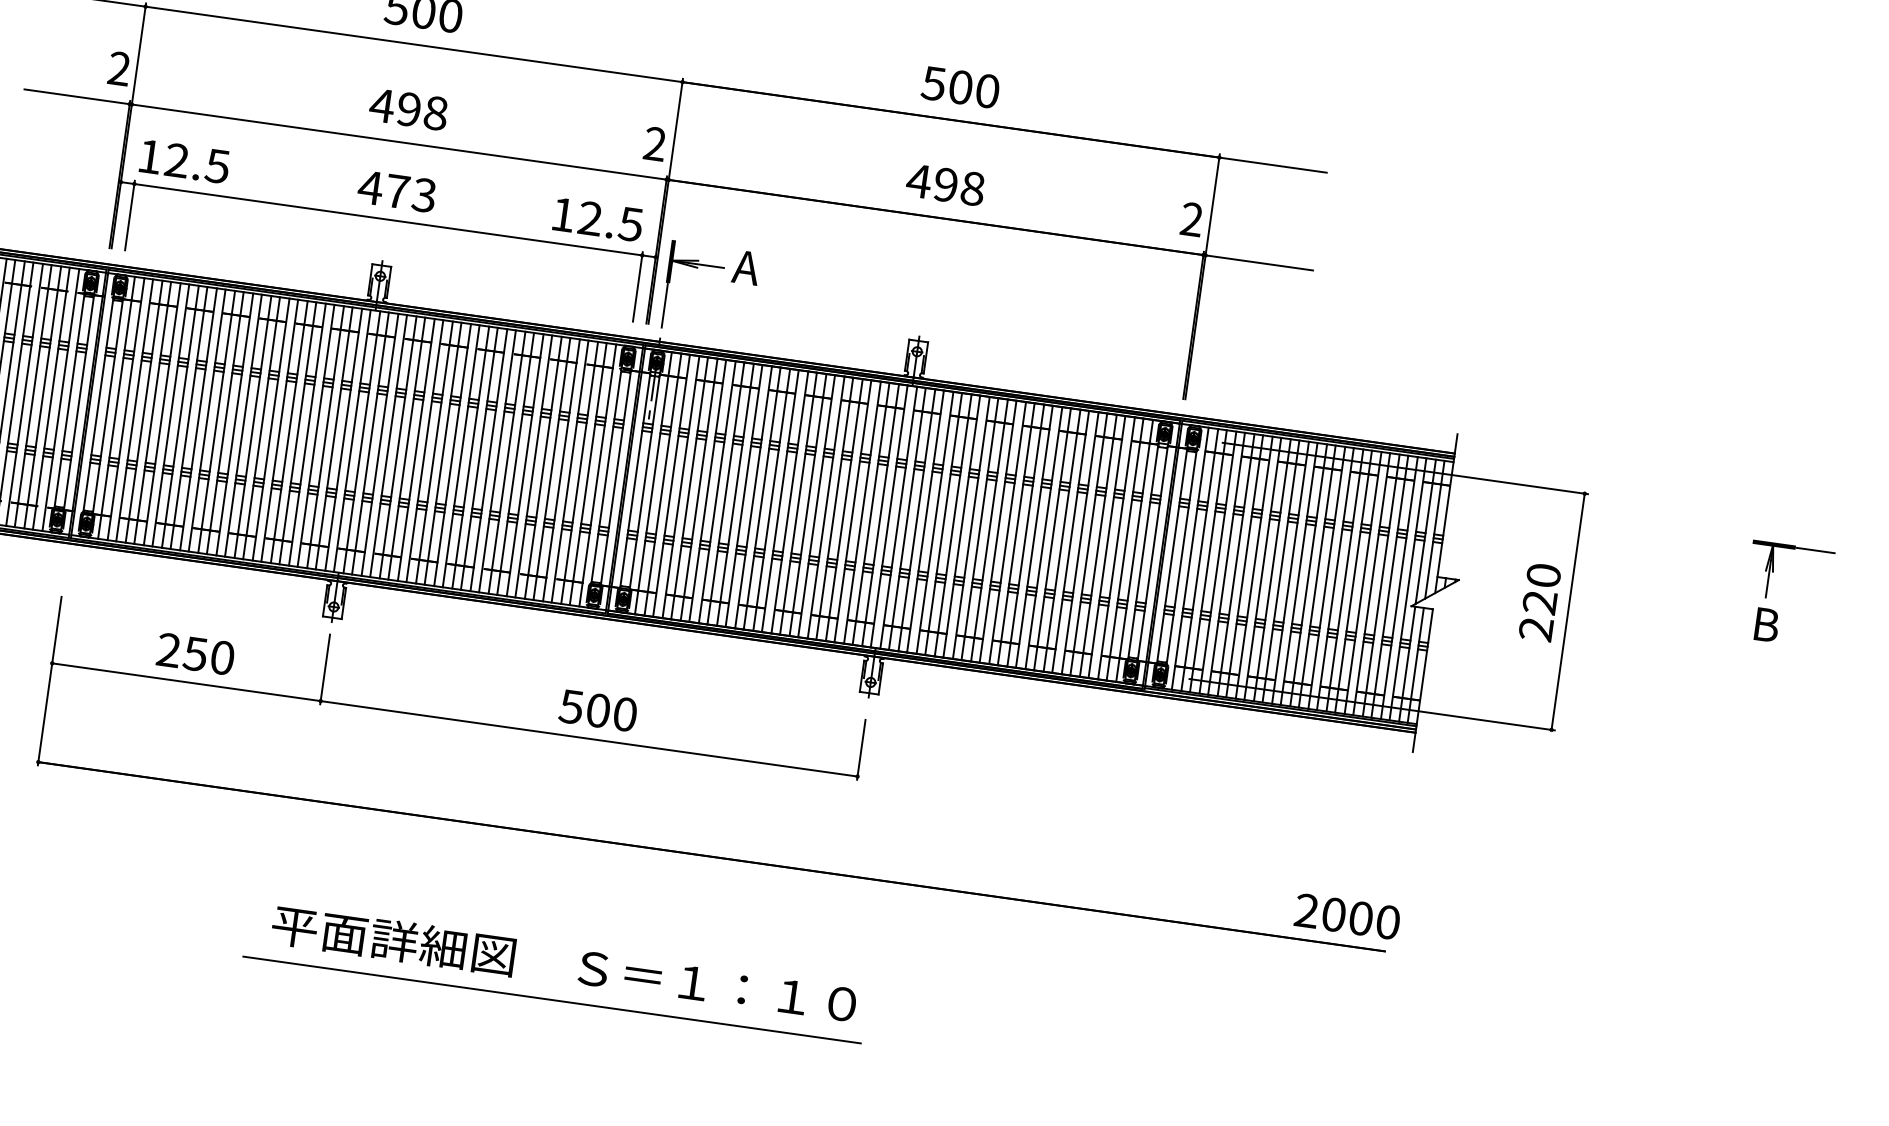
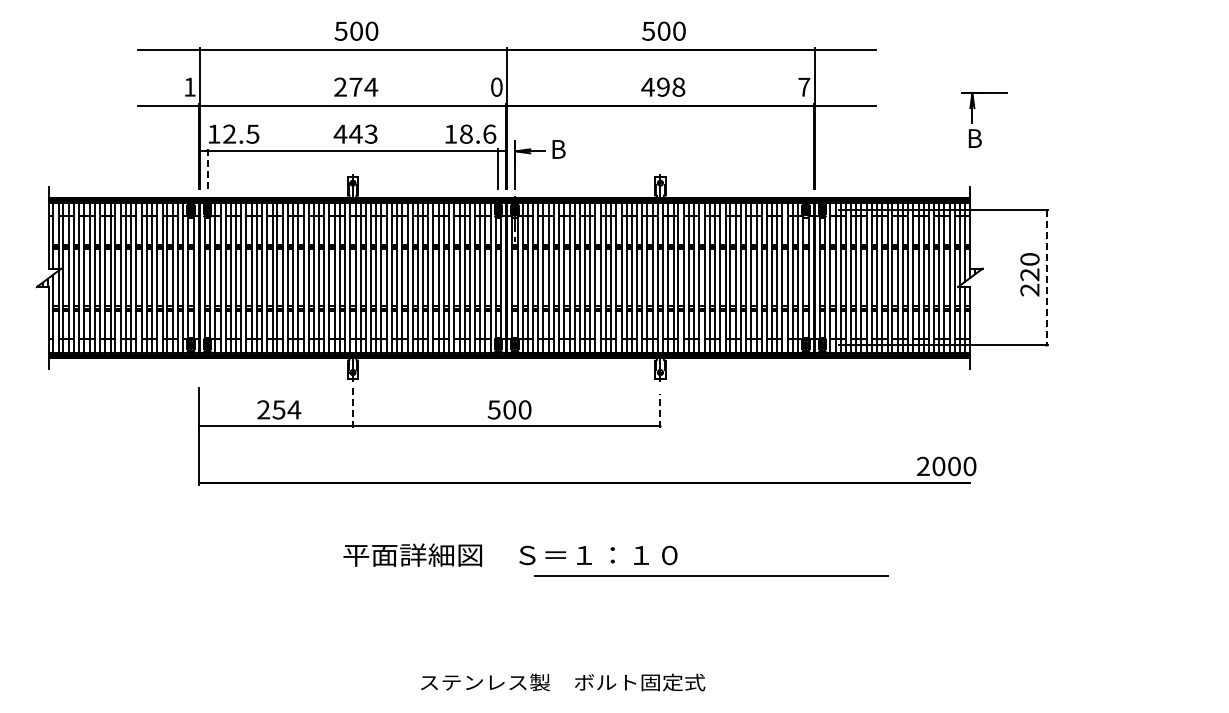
text: (118, 67) -> (189, 86), 2 -> 1
text: (408, 108) -> (355, 86), 498 -> 274
text: (654, 142) -> (496, 86), 2 -> 0
text: (396, 190) -> (355, 133), 473 -> 443
line: (129, 215) -> (207, 168), solid -> dashed
text: (1192, 218) -> (804, 86), 2 -> 7
text: (611, 220) -> (478, 133), 12.5 -> 18.6
text: (745, 267) -> (557, 149), A -> B
part: (1766, 591) -> (972, 119), moved
line: (1568, 611) -> (1046, 277), solid -> dashed
text: (222, 657) -> (294, 409), 250 -> 254
line: (324, 669) -> (352, 408), solid -> dashed
line: (861, 748) -> (660, 410), solid -> dashed
line: (552, 999) -> (711, 575), moved

